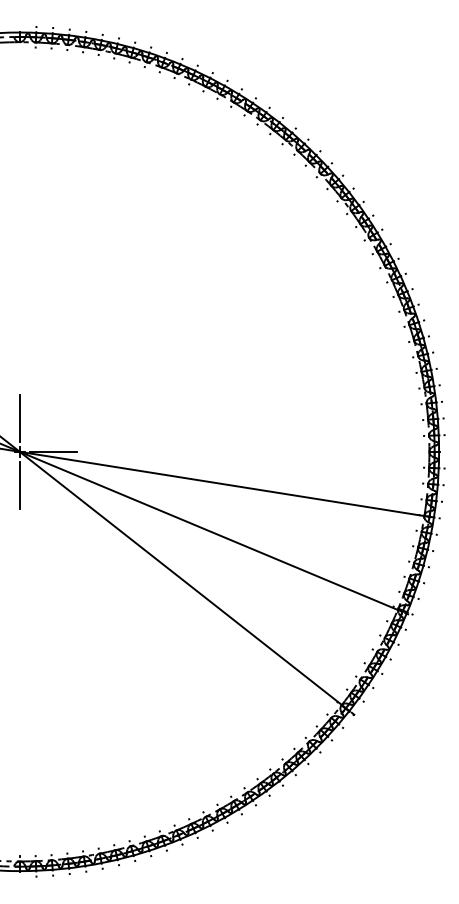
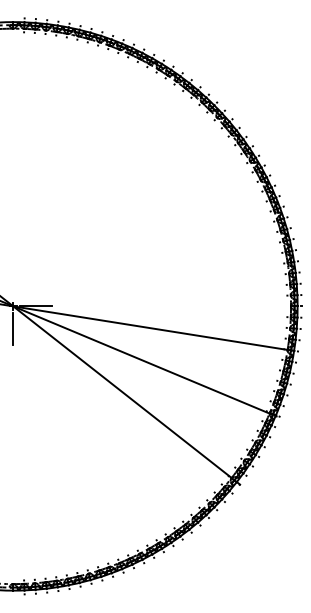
line: (20, 418) -> (13, 283), removed

